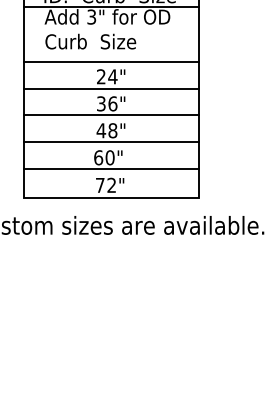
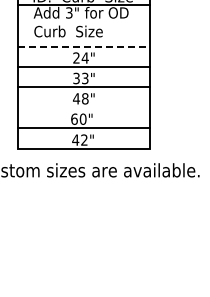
line: (111, 61) -> (84, 46), solid -> dashed
text: (113, 103) -> (85, 78), 36" -> 33"
line: (110, 142) -> (83, 107), removed
text: (99, 184) -> (75, 139), 72" -> 42"

